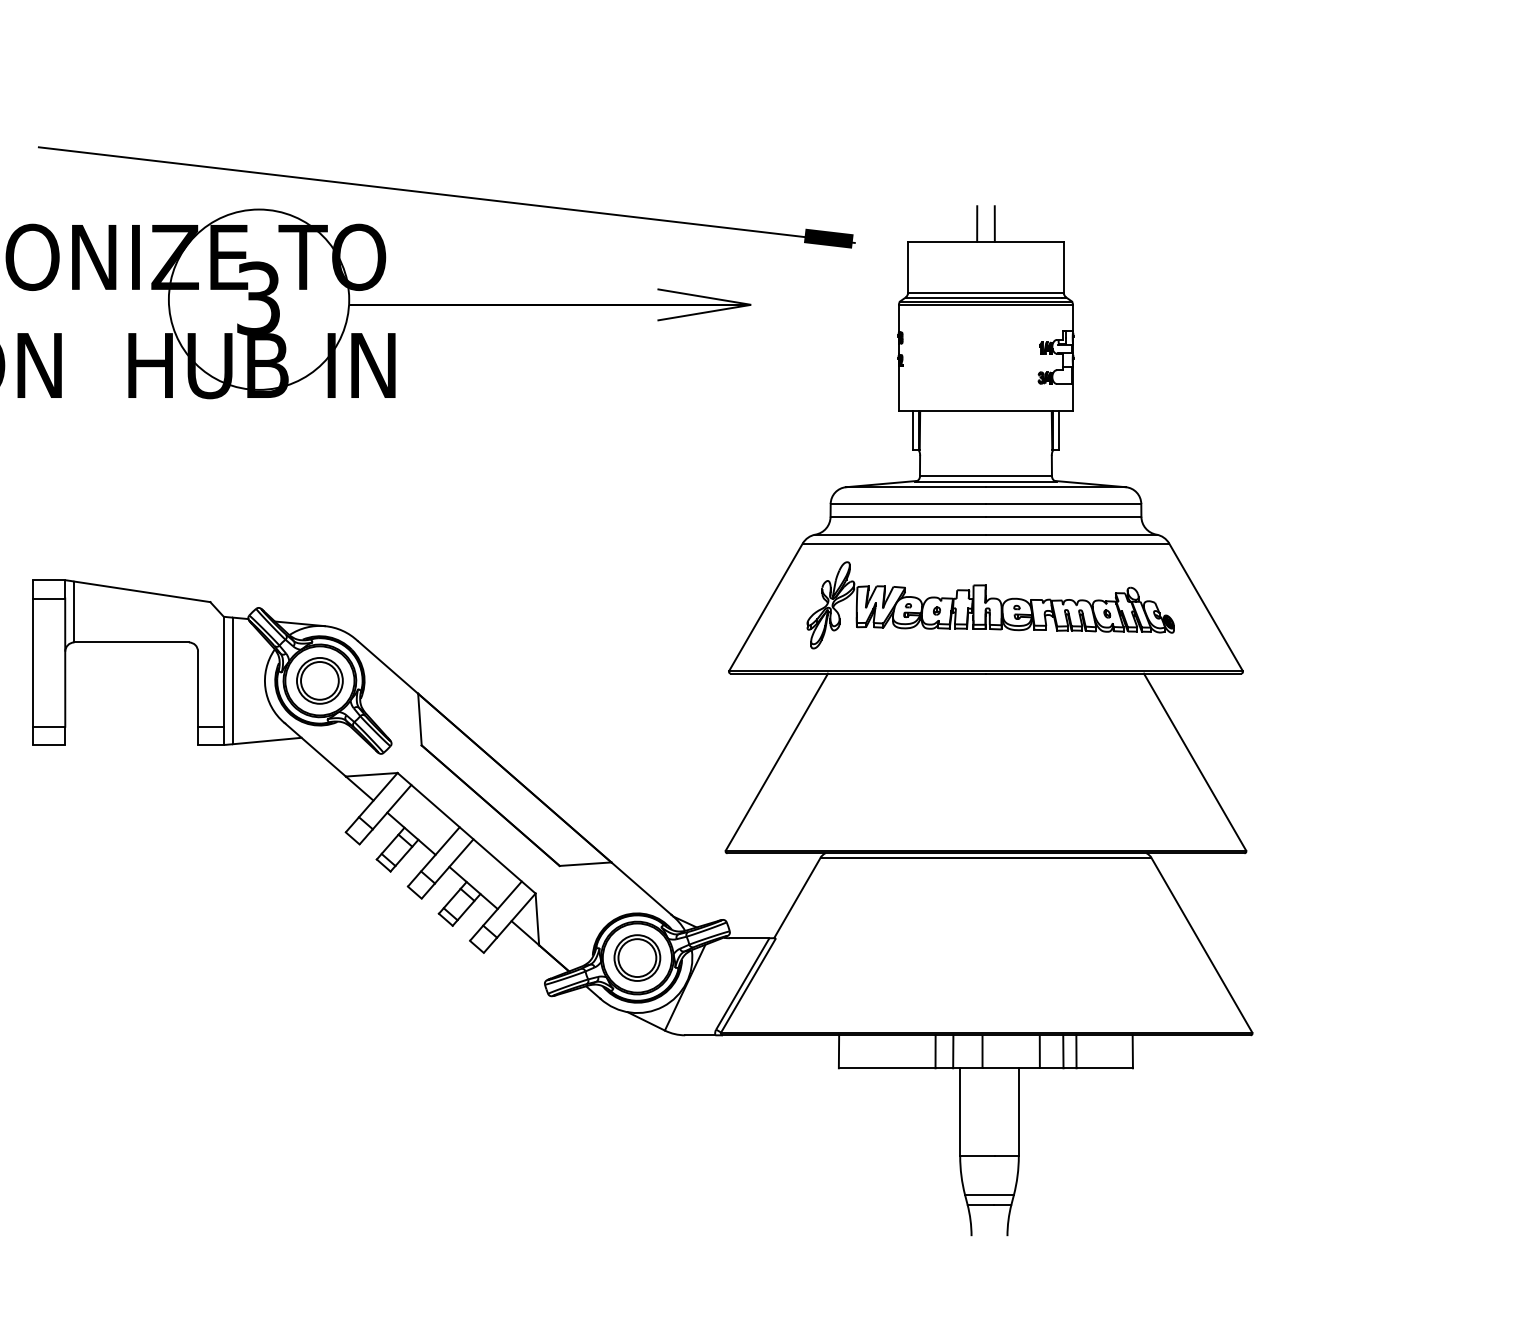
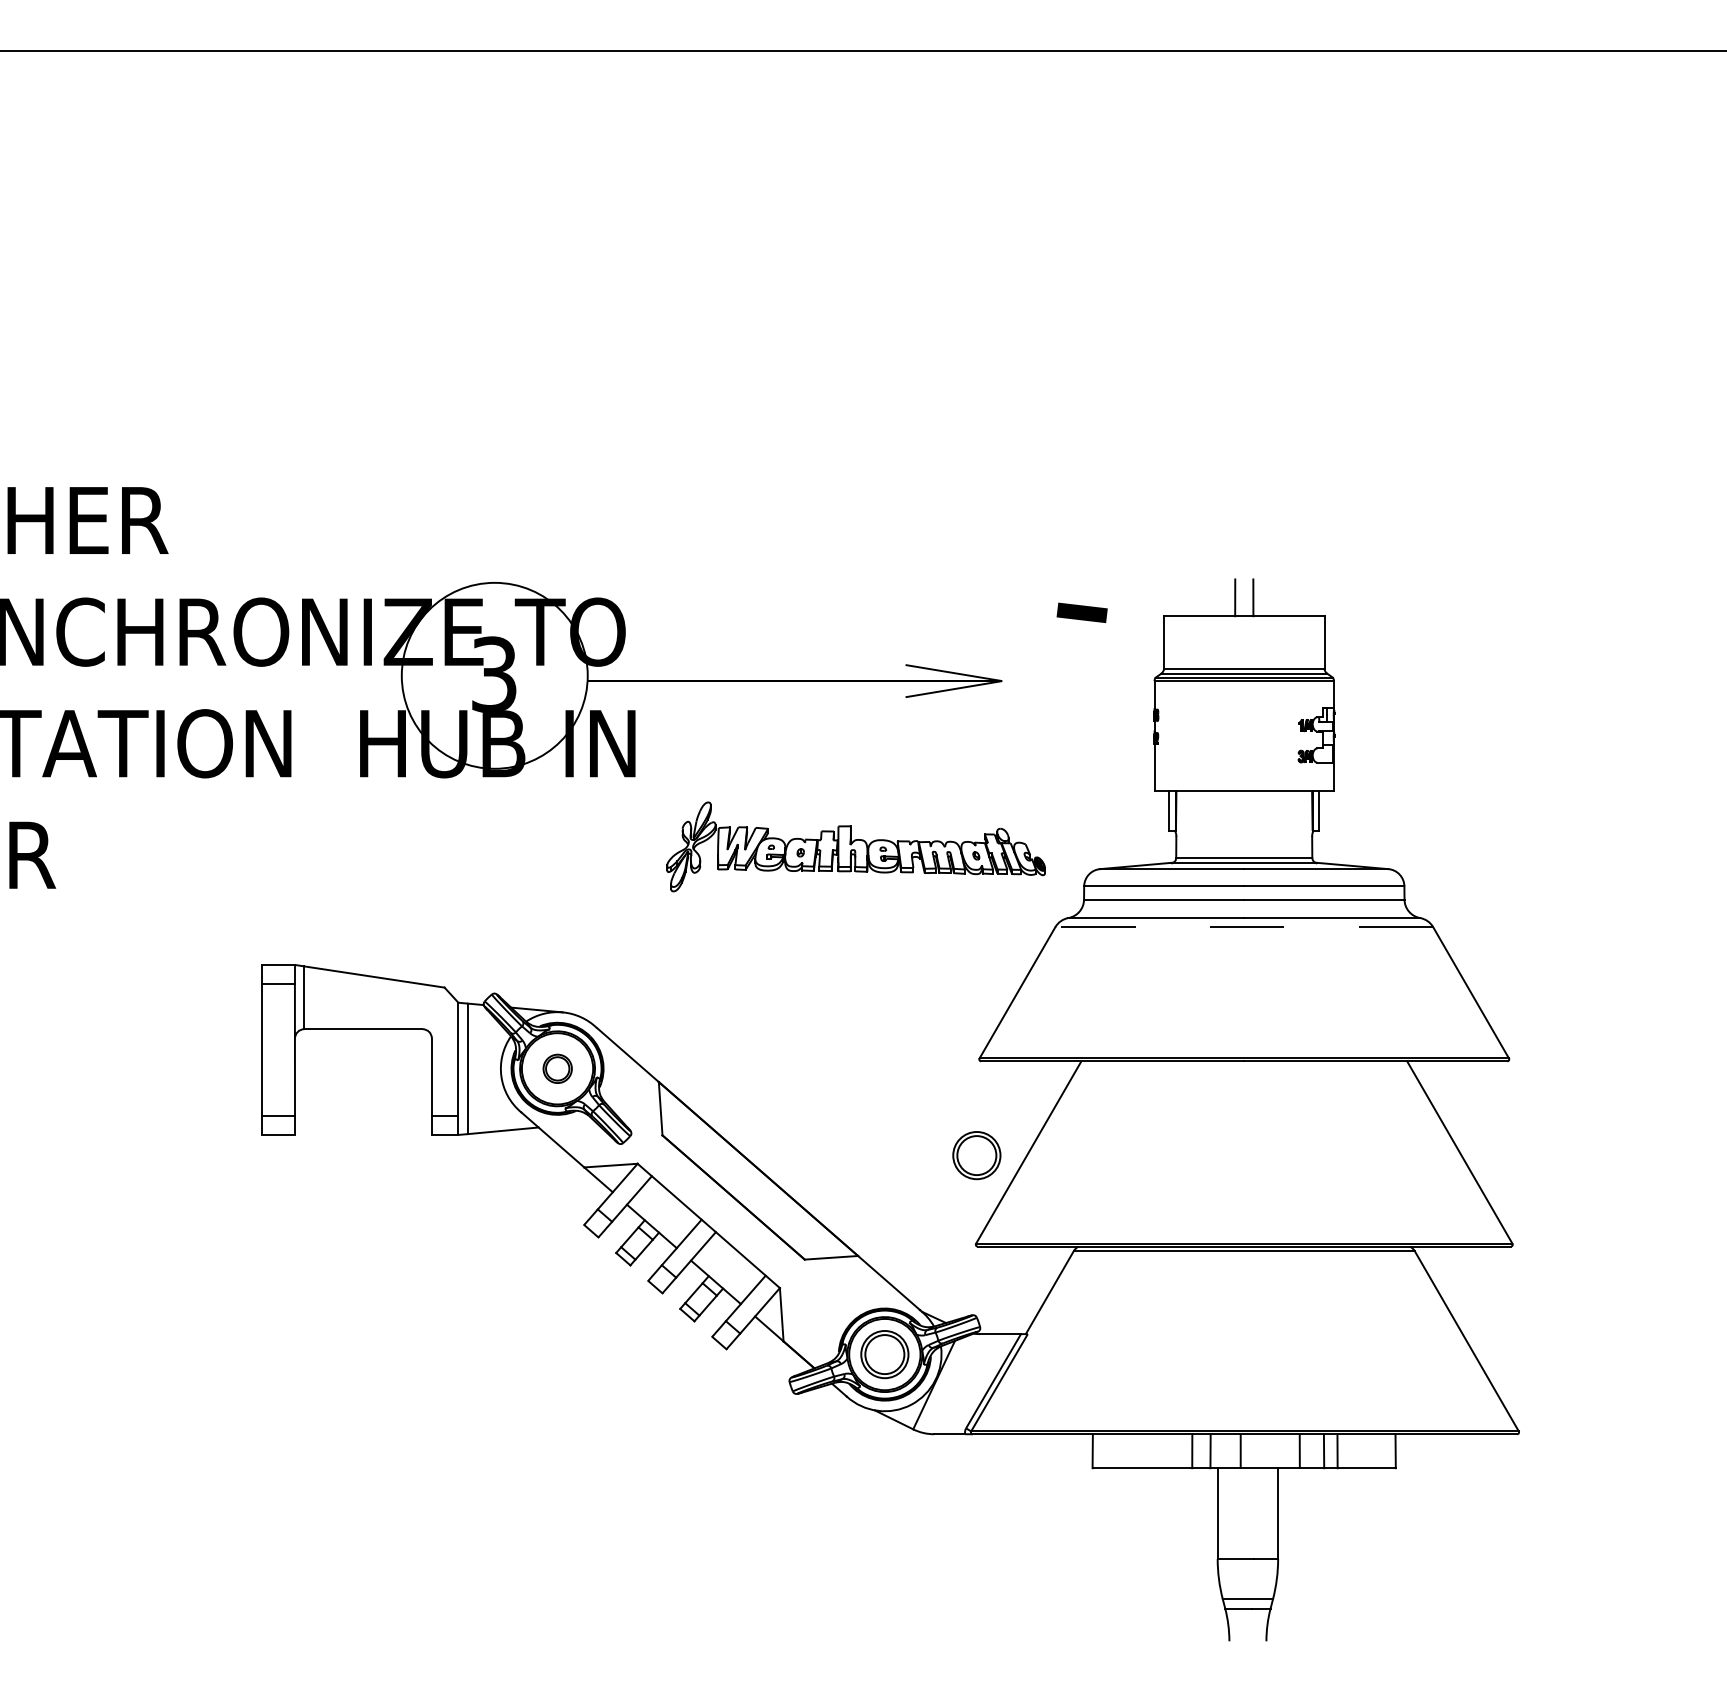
line: (446, 194) -> (688, 567), removed
line: (986, 543) -> (1244, 927), solid -> dashed
part: (990, 604) -> (855, 846), moved
part: (319, 680) -> (557, 1068), size x0.6
part: (726, 764) -> (976, 1155), added

